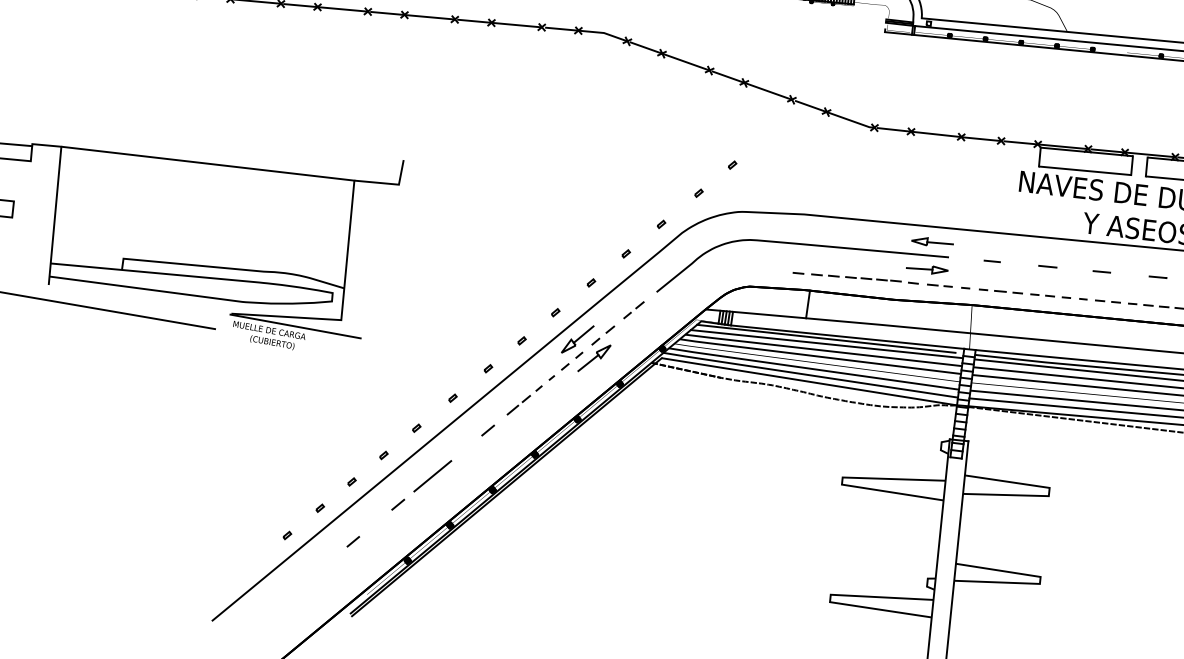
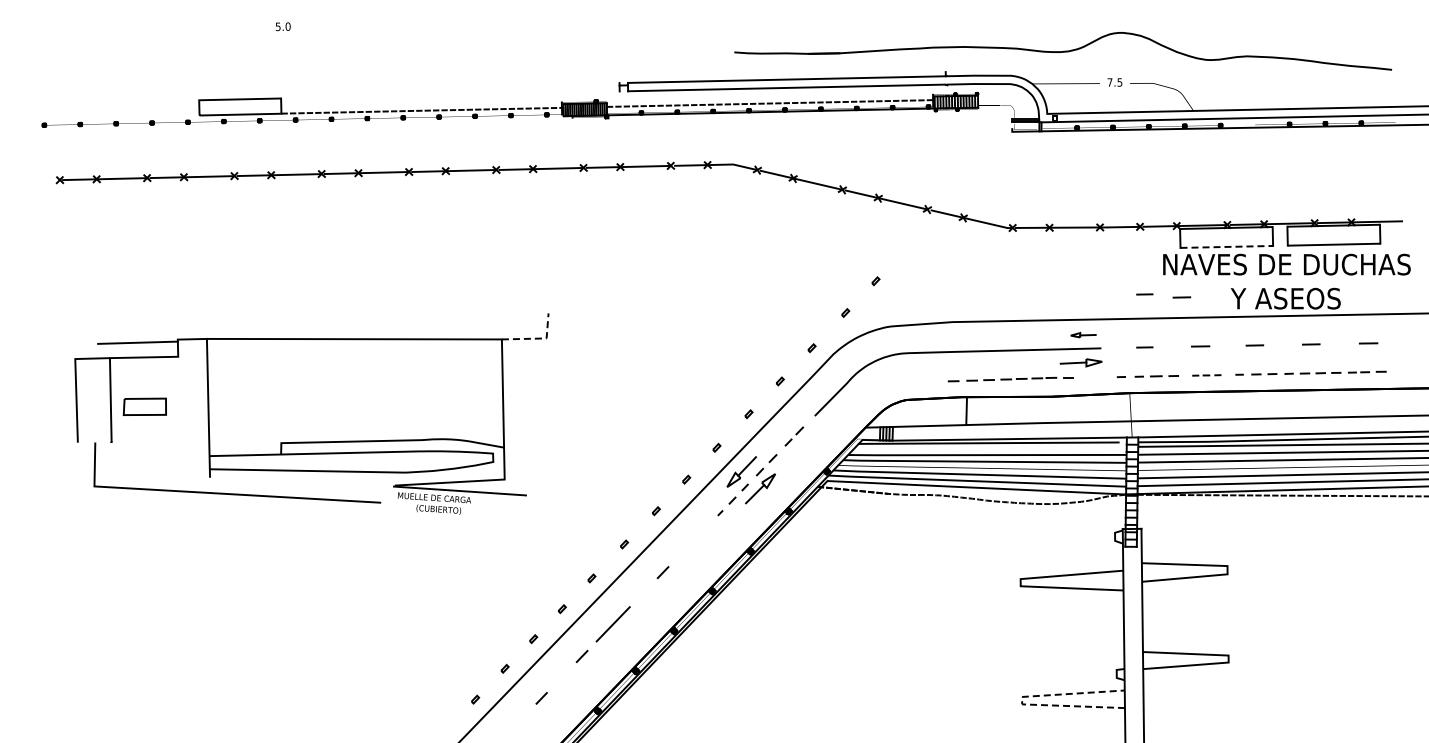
line: (1085, 170) -> (1227, 246), solid -> dashed
line: (389, 183) -> (537, 338), solid -> dashed
line: (997, 208) -> (1144, 294), added
line: (1034, 215) -> (1181, 297), added
part: (932, 241) -> (1083, 334), size x0.6
line: (938, 285) -> (1094, 377), removed
part: (1050, 296) -> (1206, 375), size x0.7
line: (826, 343) -> (989, 447), removed
part: (524, 400) -> (695, 538), removed
line: (830, 598) -> (1022, 700), solid -> dashed

